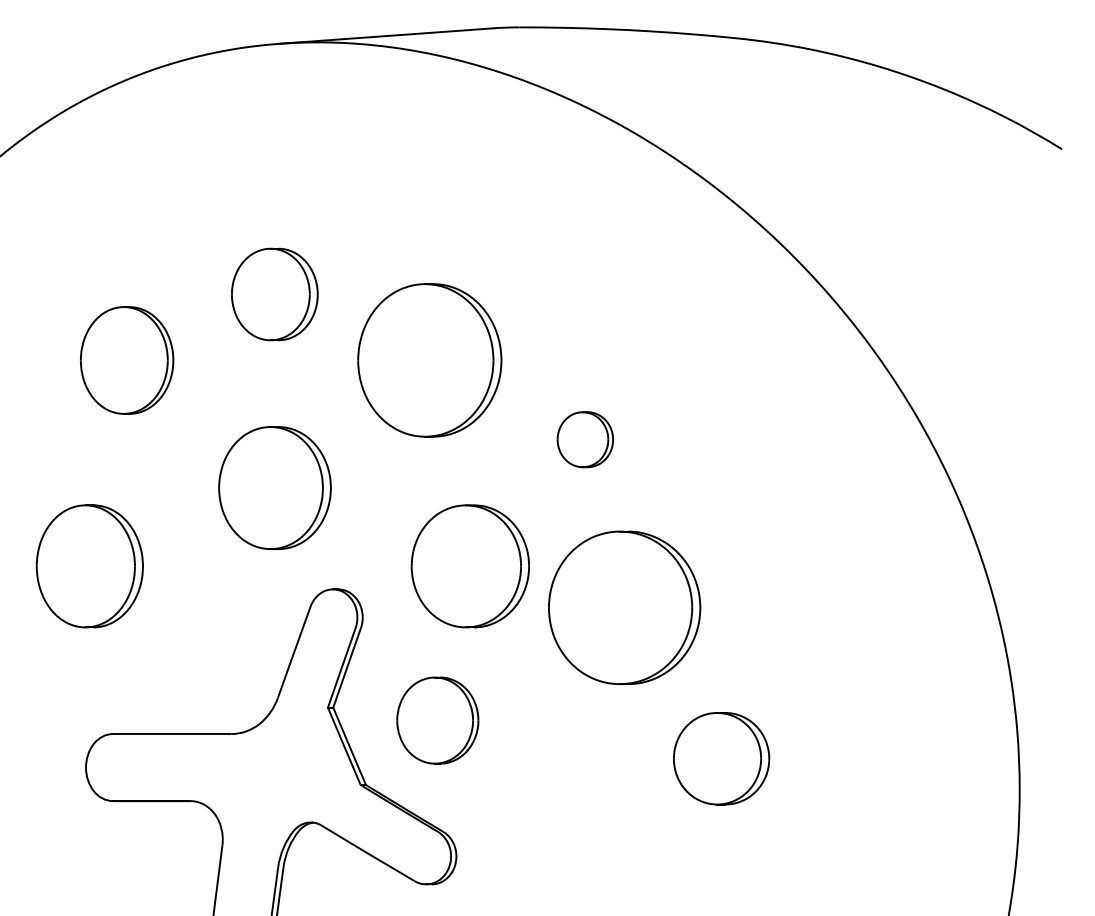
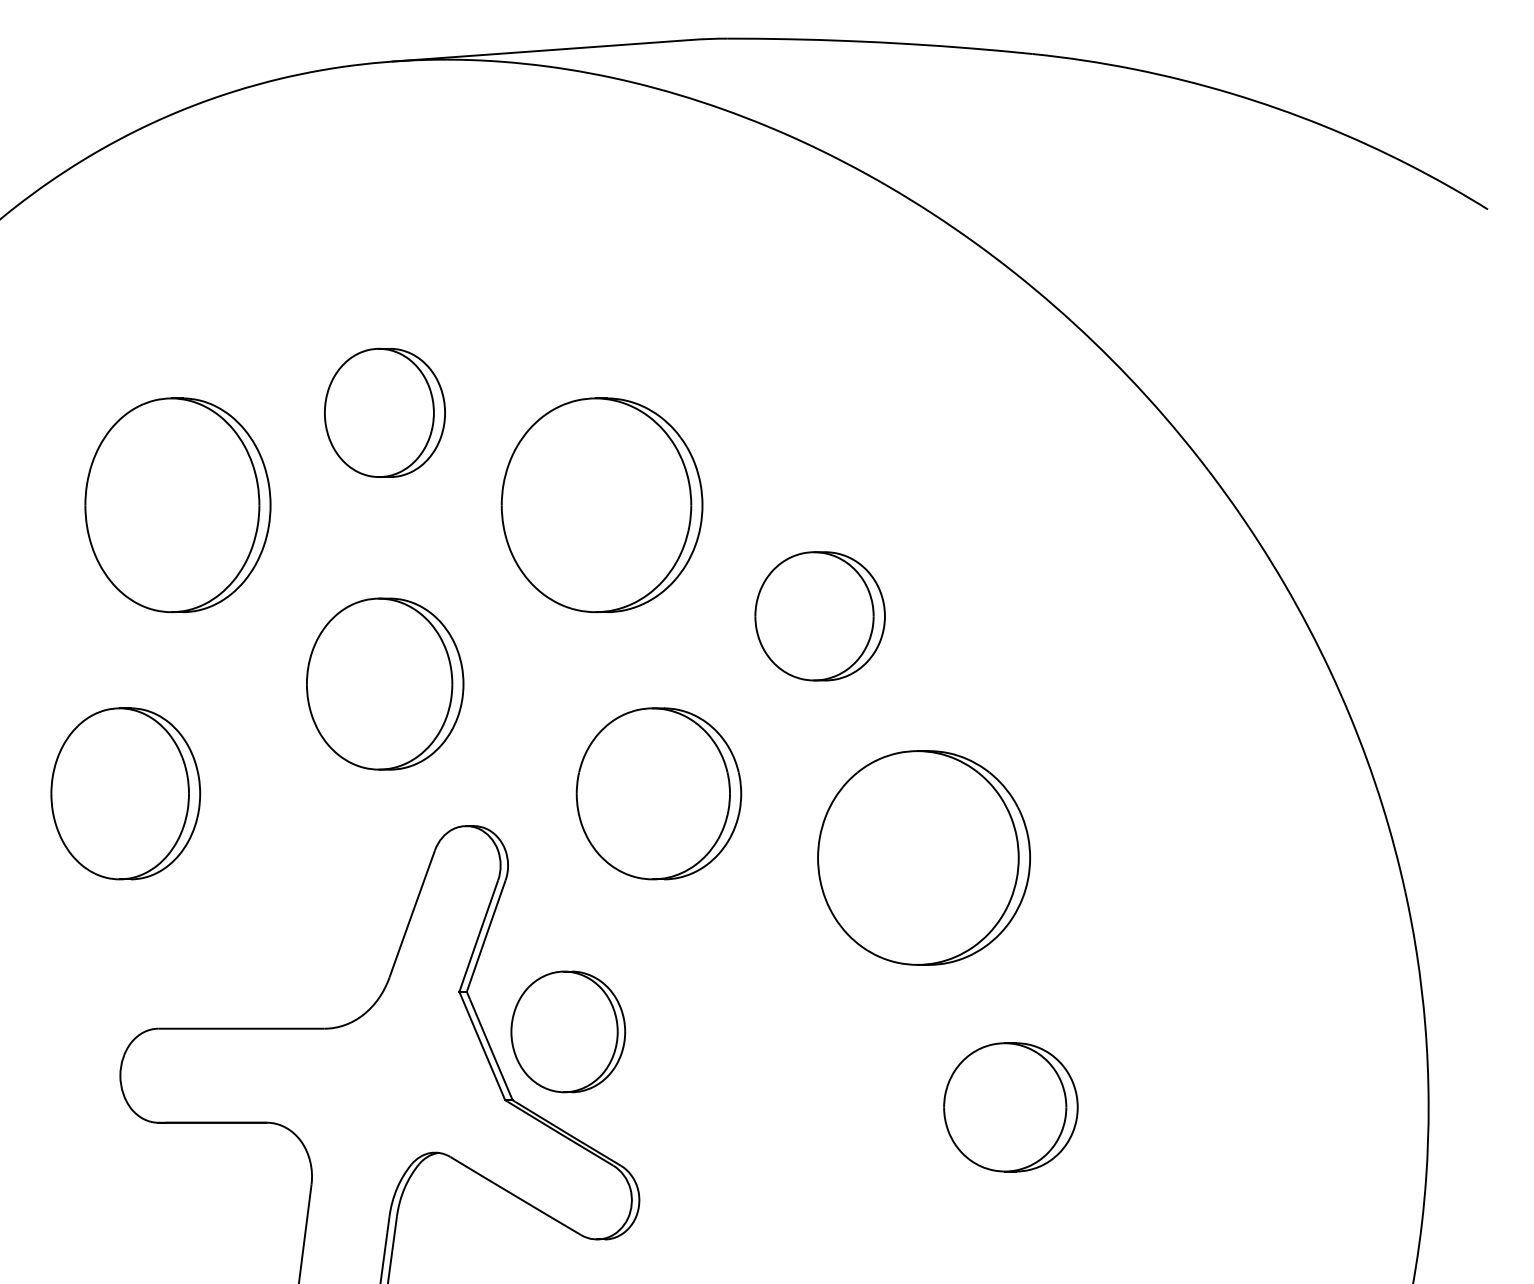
part: (126, 360) -> (177, 505), size x1.43
part: (584, 439) -> (819, 616), size x1.67
part: (624, 607) -> (923, 857), moved
part: (437, 720) -> (568, 1031), moved
part: (721, 758) -> (1010, 1107), moved

